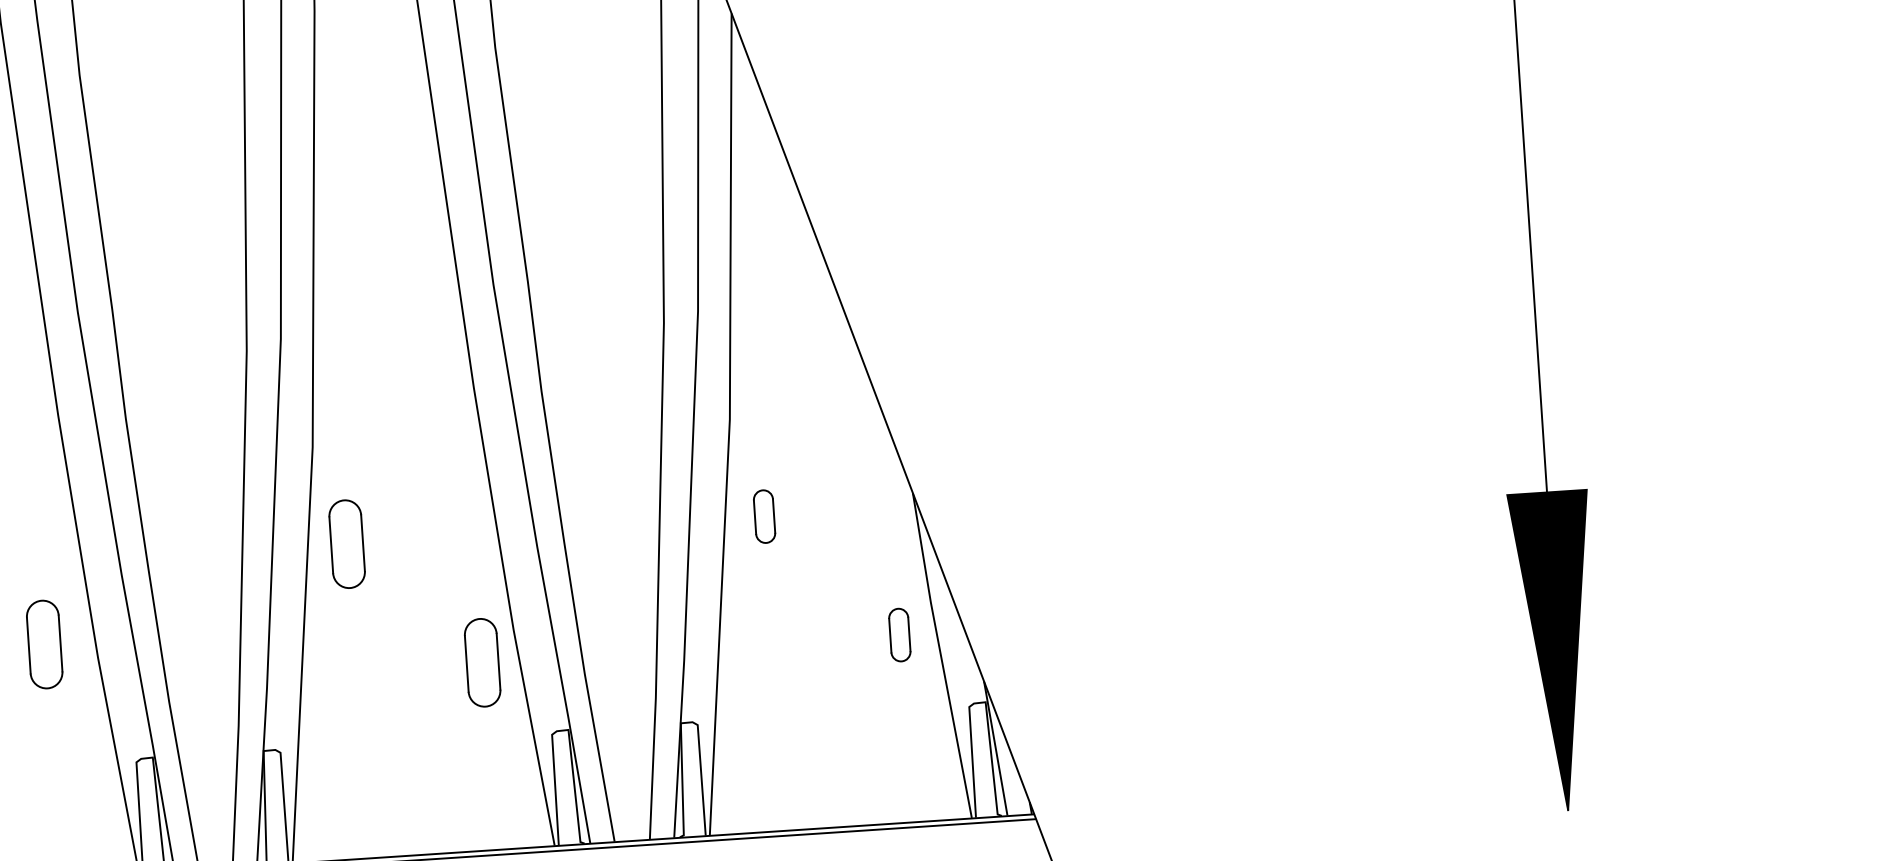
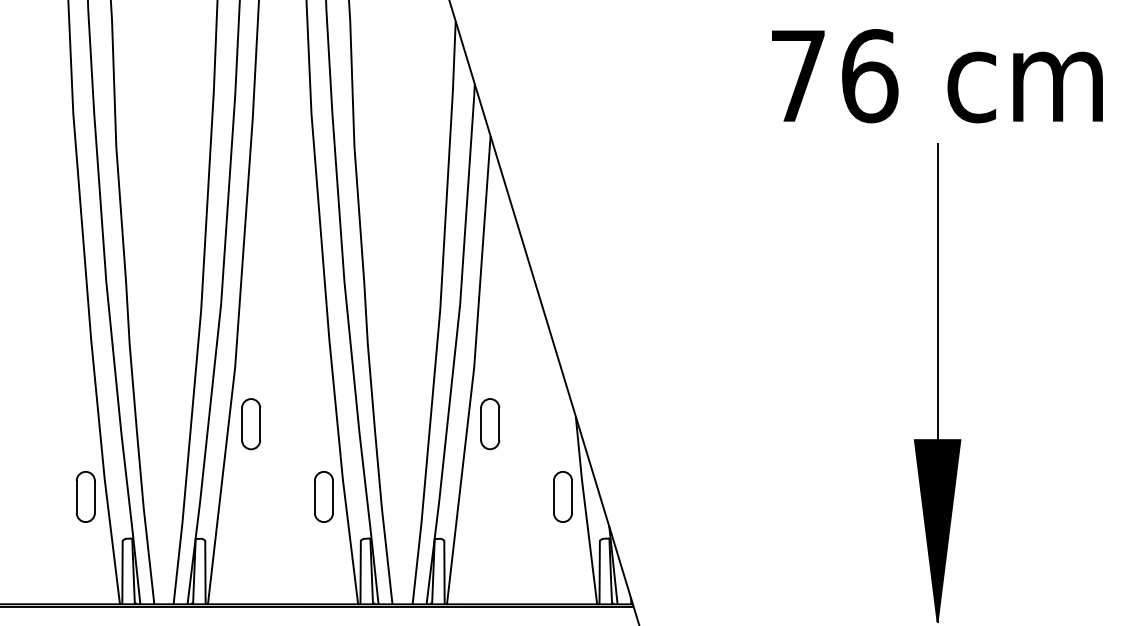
part: (764, 517) -> (490, 424), size x1.67
part: (898, 634) -> (562, 496), size x1.67
part: (44, 643) -> (85, 496), moved

